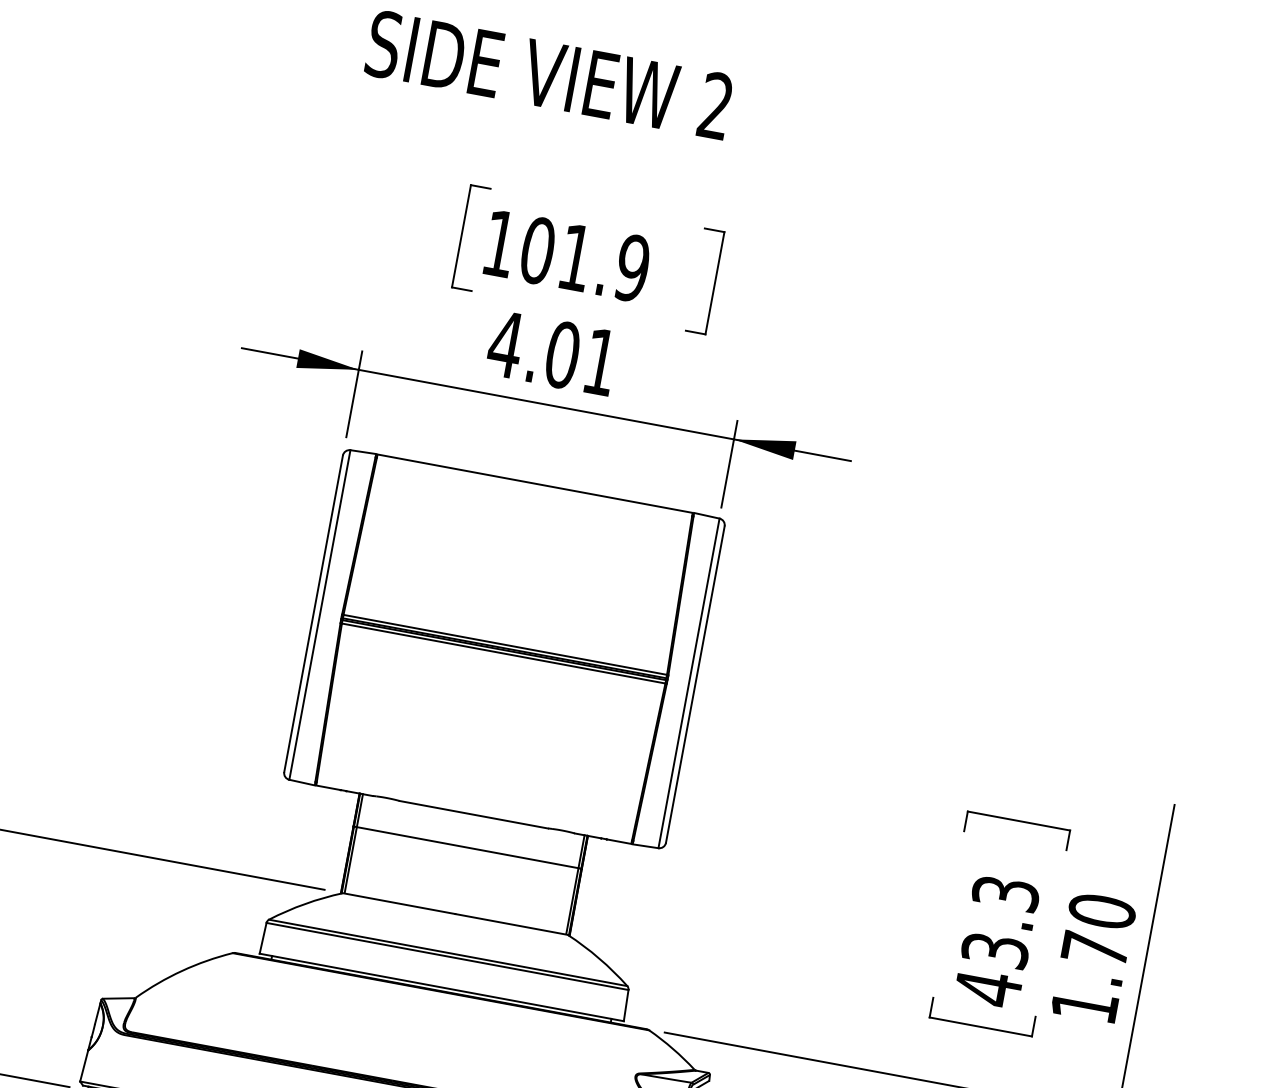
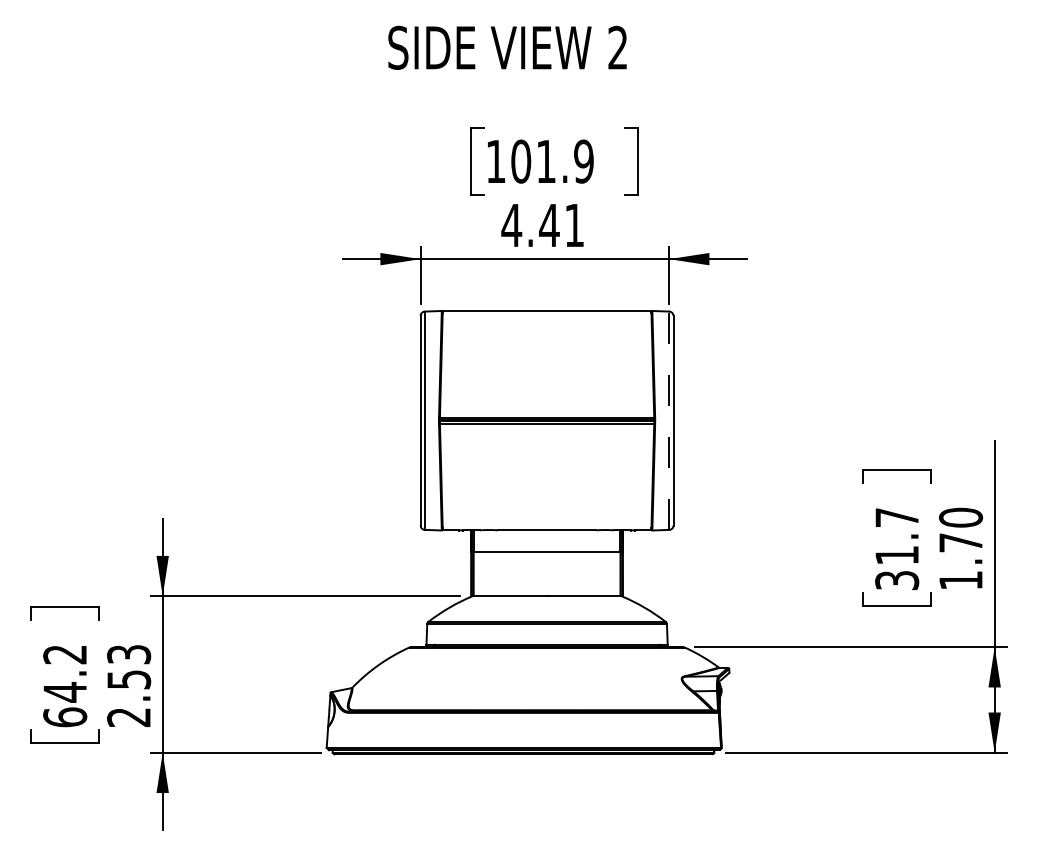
text: (562, 355) -> (549, 225), 4.01 -> 4.41
line: (689, 683) -> (669, 420), solid -> dashed
text: (997, 941) -> (897, 549), 43.3 -> 31.7

